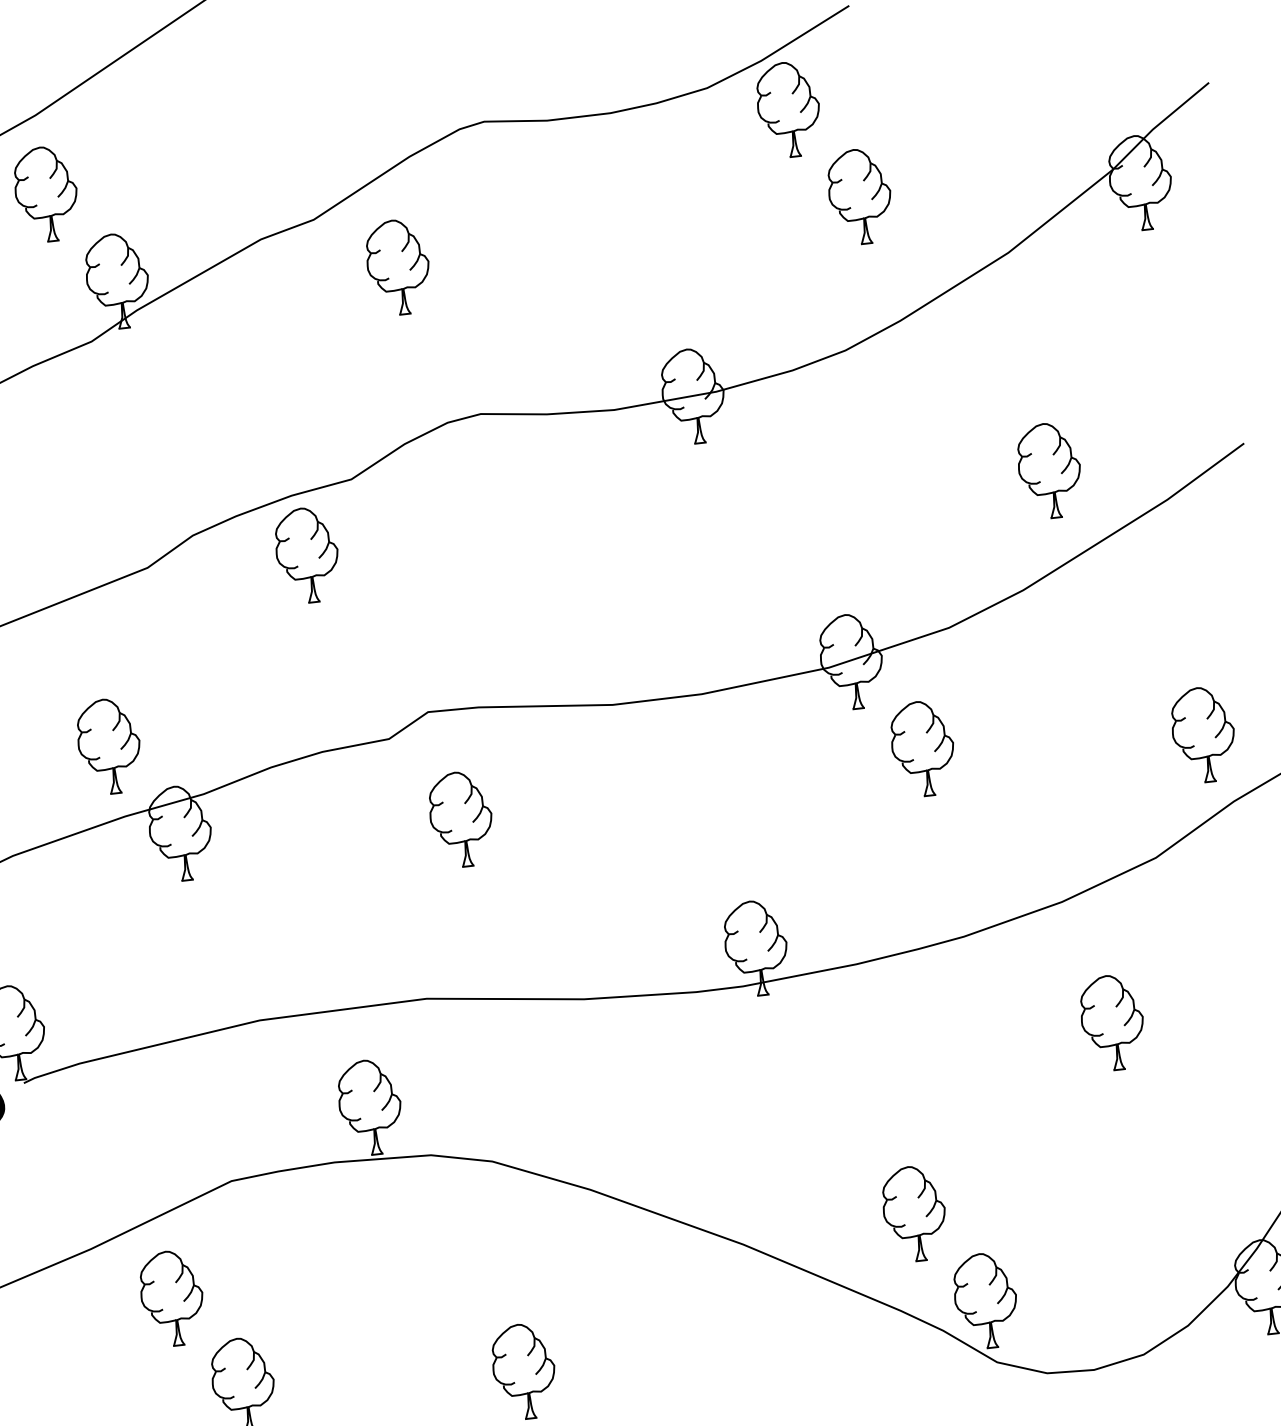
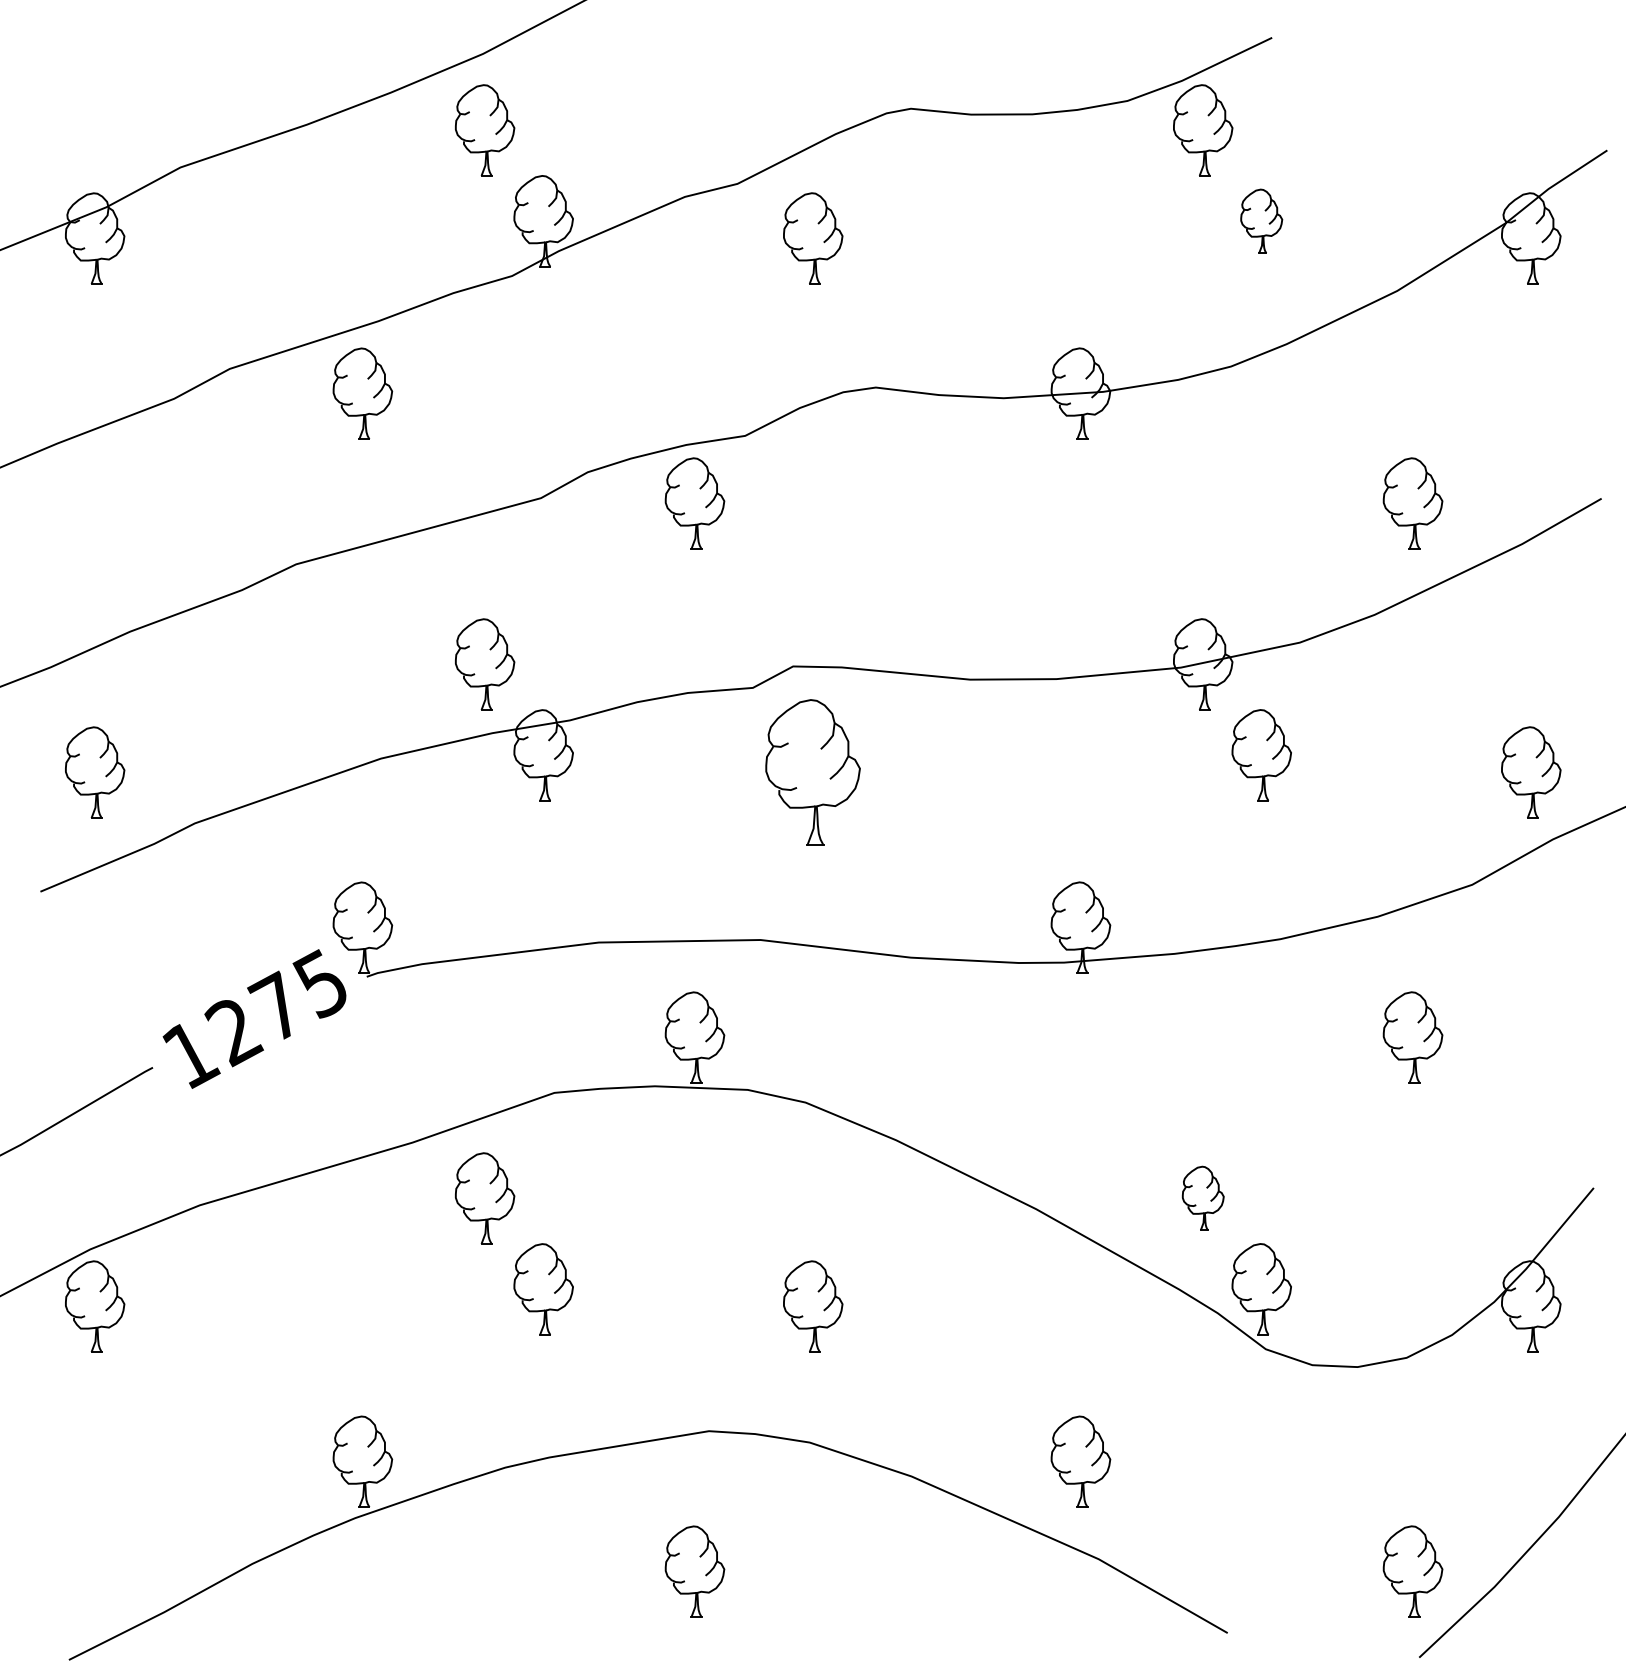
part: (859, 196) -> (1261, 221), size x0.7
part: (461, 819) -> (813, 772), size x1.6
part: (915, 1213) -> (1203, 1198), size x0.7

